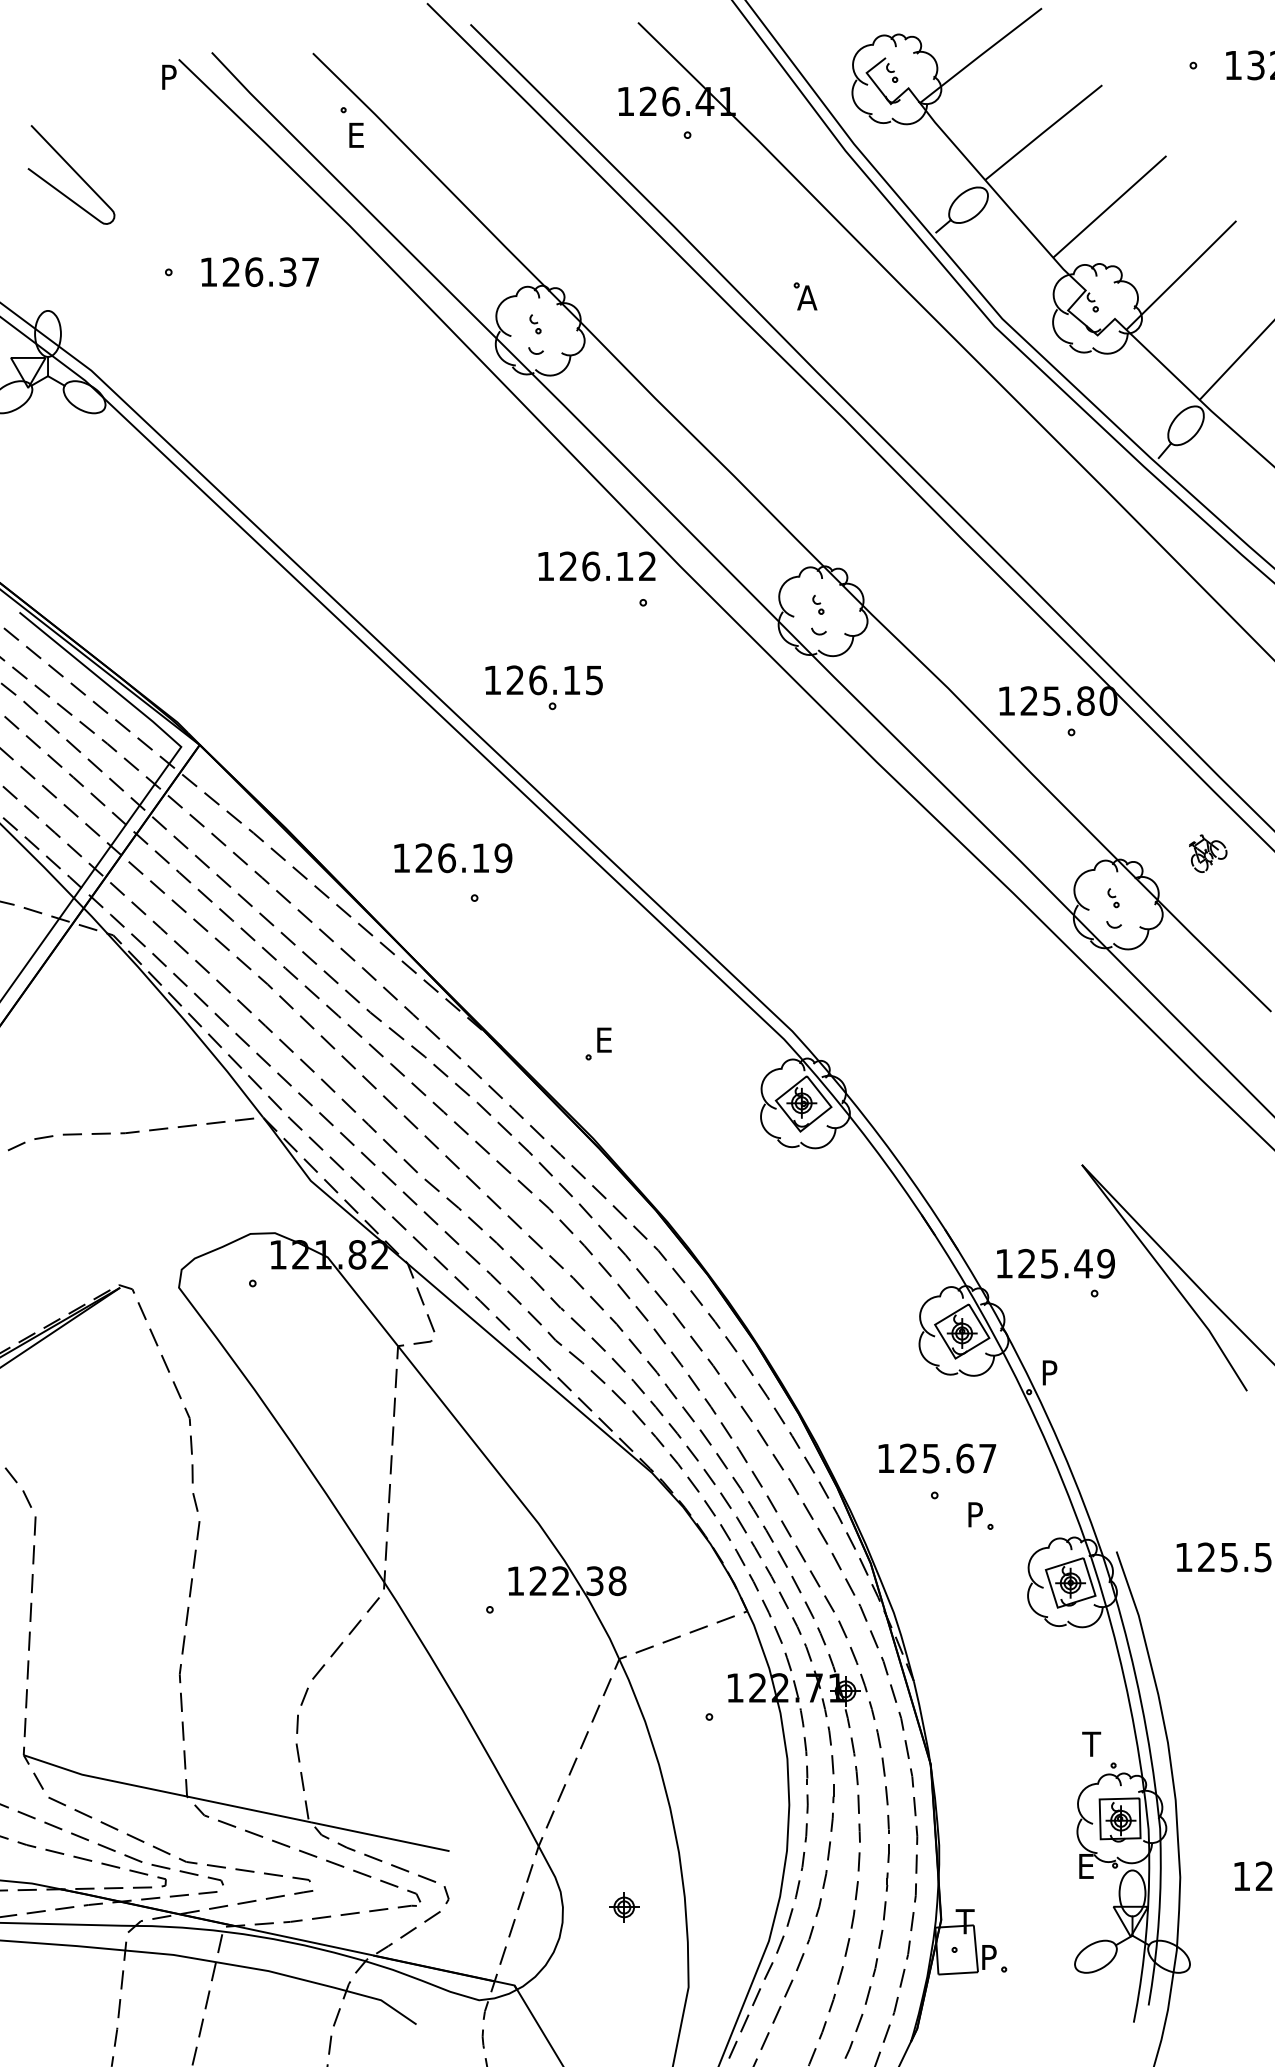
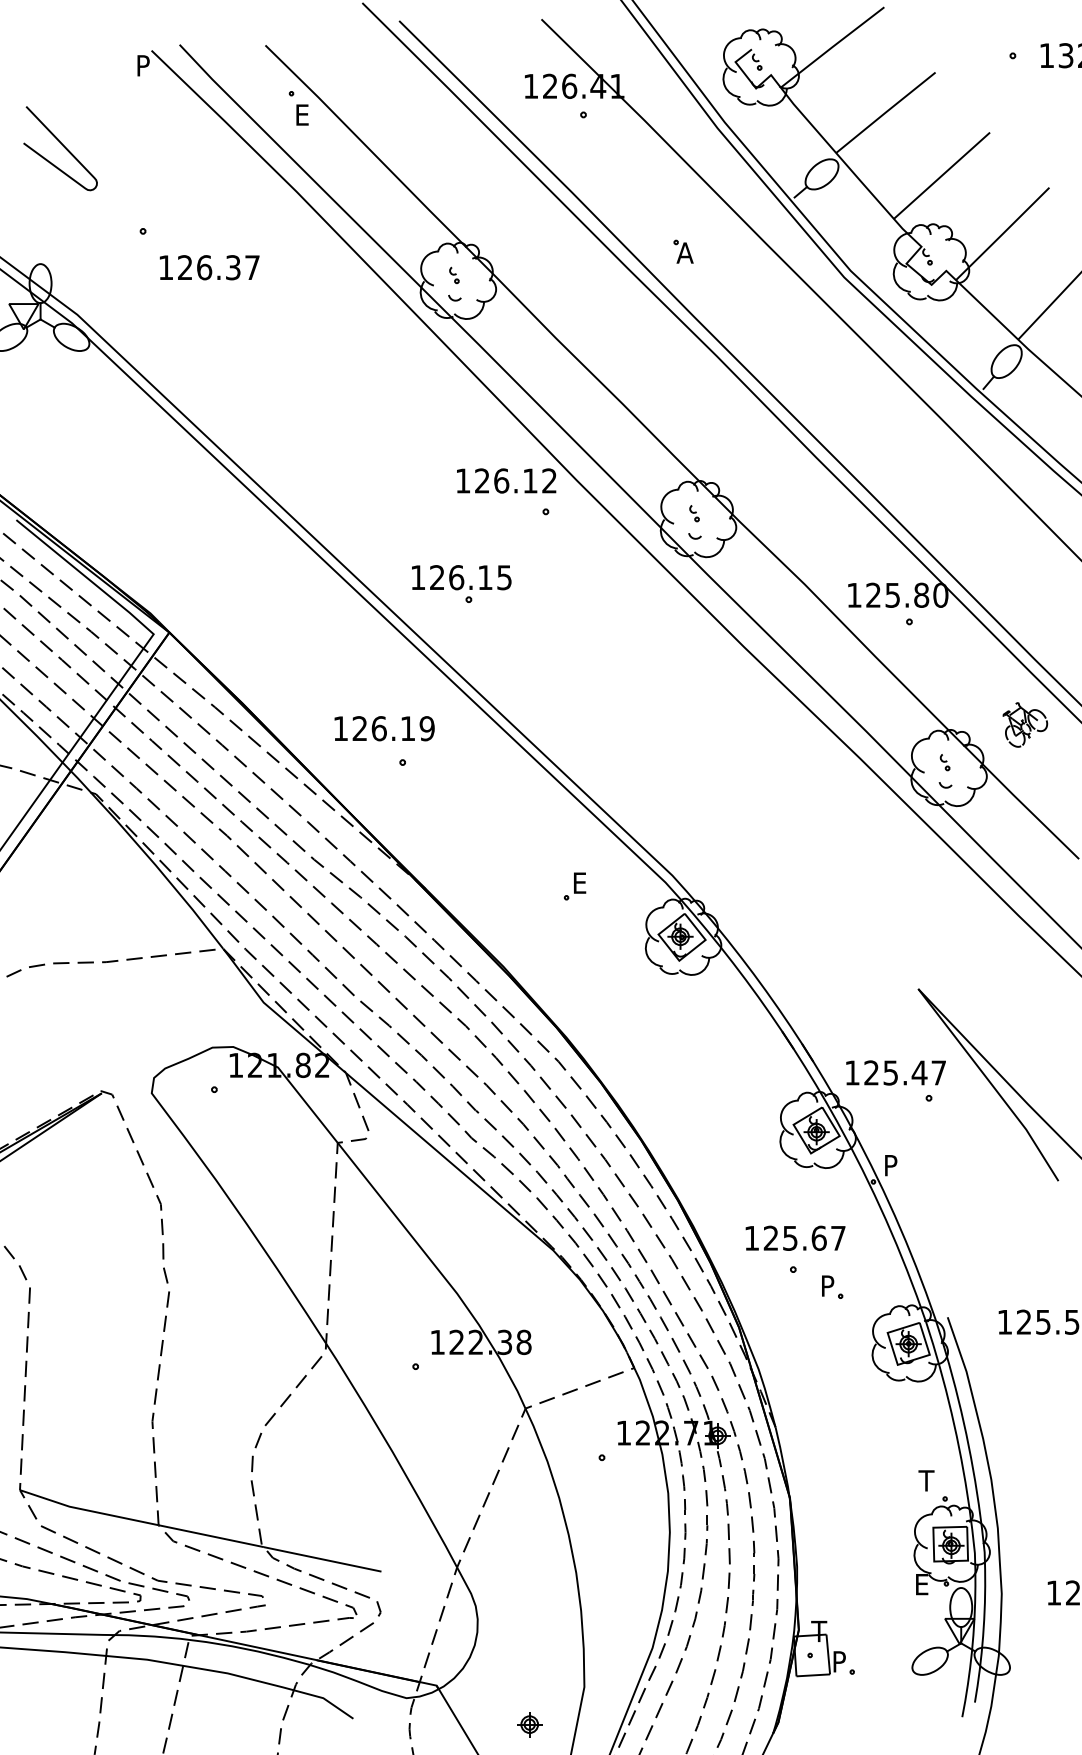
text: (259, 272) -> (209, 267), moved
part: (1208, 853) -> (1025, 724), size x1.4
part: (598, 1043) -> (574, 885), moved
text: (1105, 1263) -> (938, 1072), 125.49 -> 125.47
part: (624, 1907) -> (529, 1724), moved

